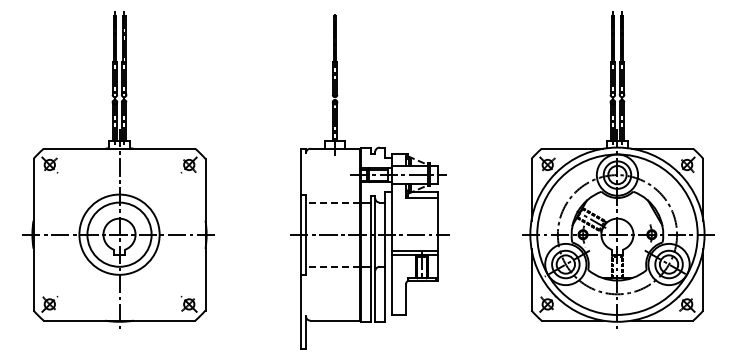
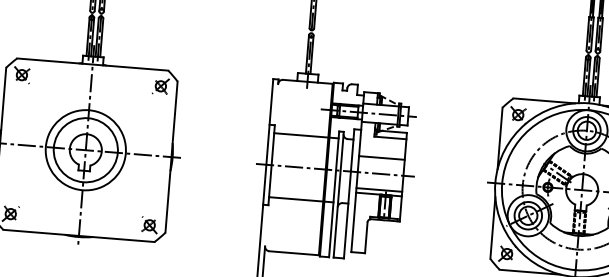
line: (332, 202) -> (300, 135), dashed -> solid
line: (415, 218) -> (382, 157), added
line: (332, 266) -> (295, 199), dashed -> solid

